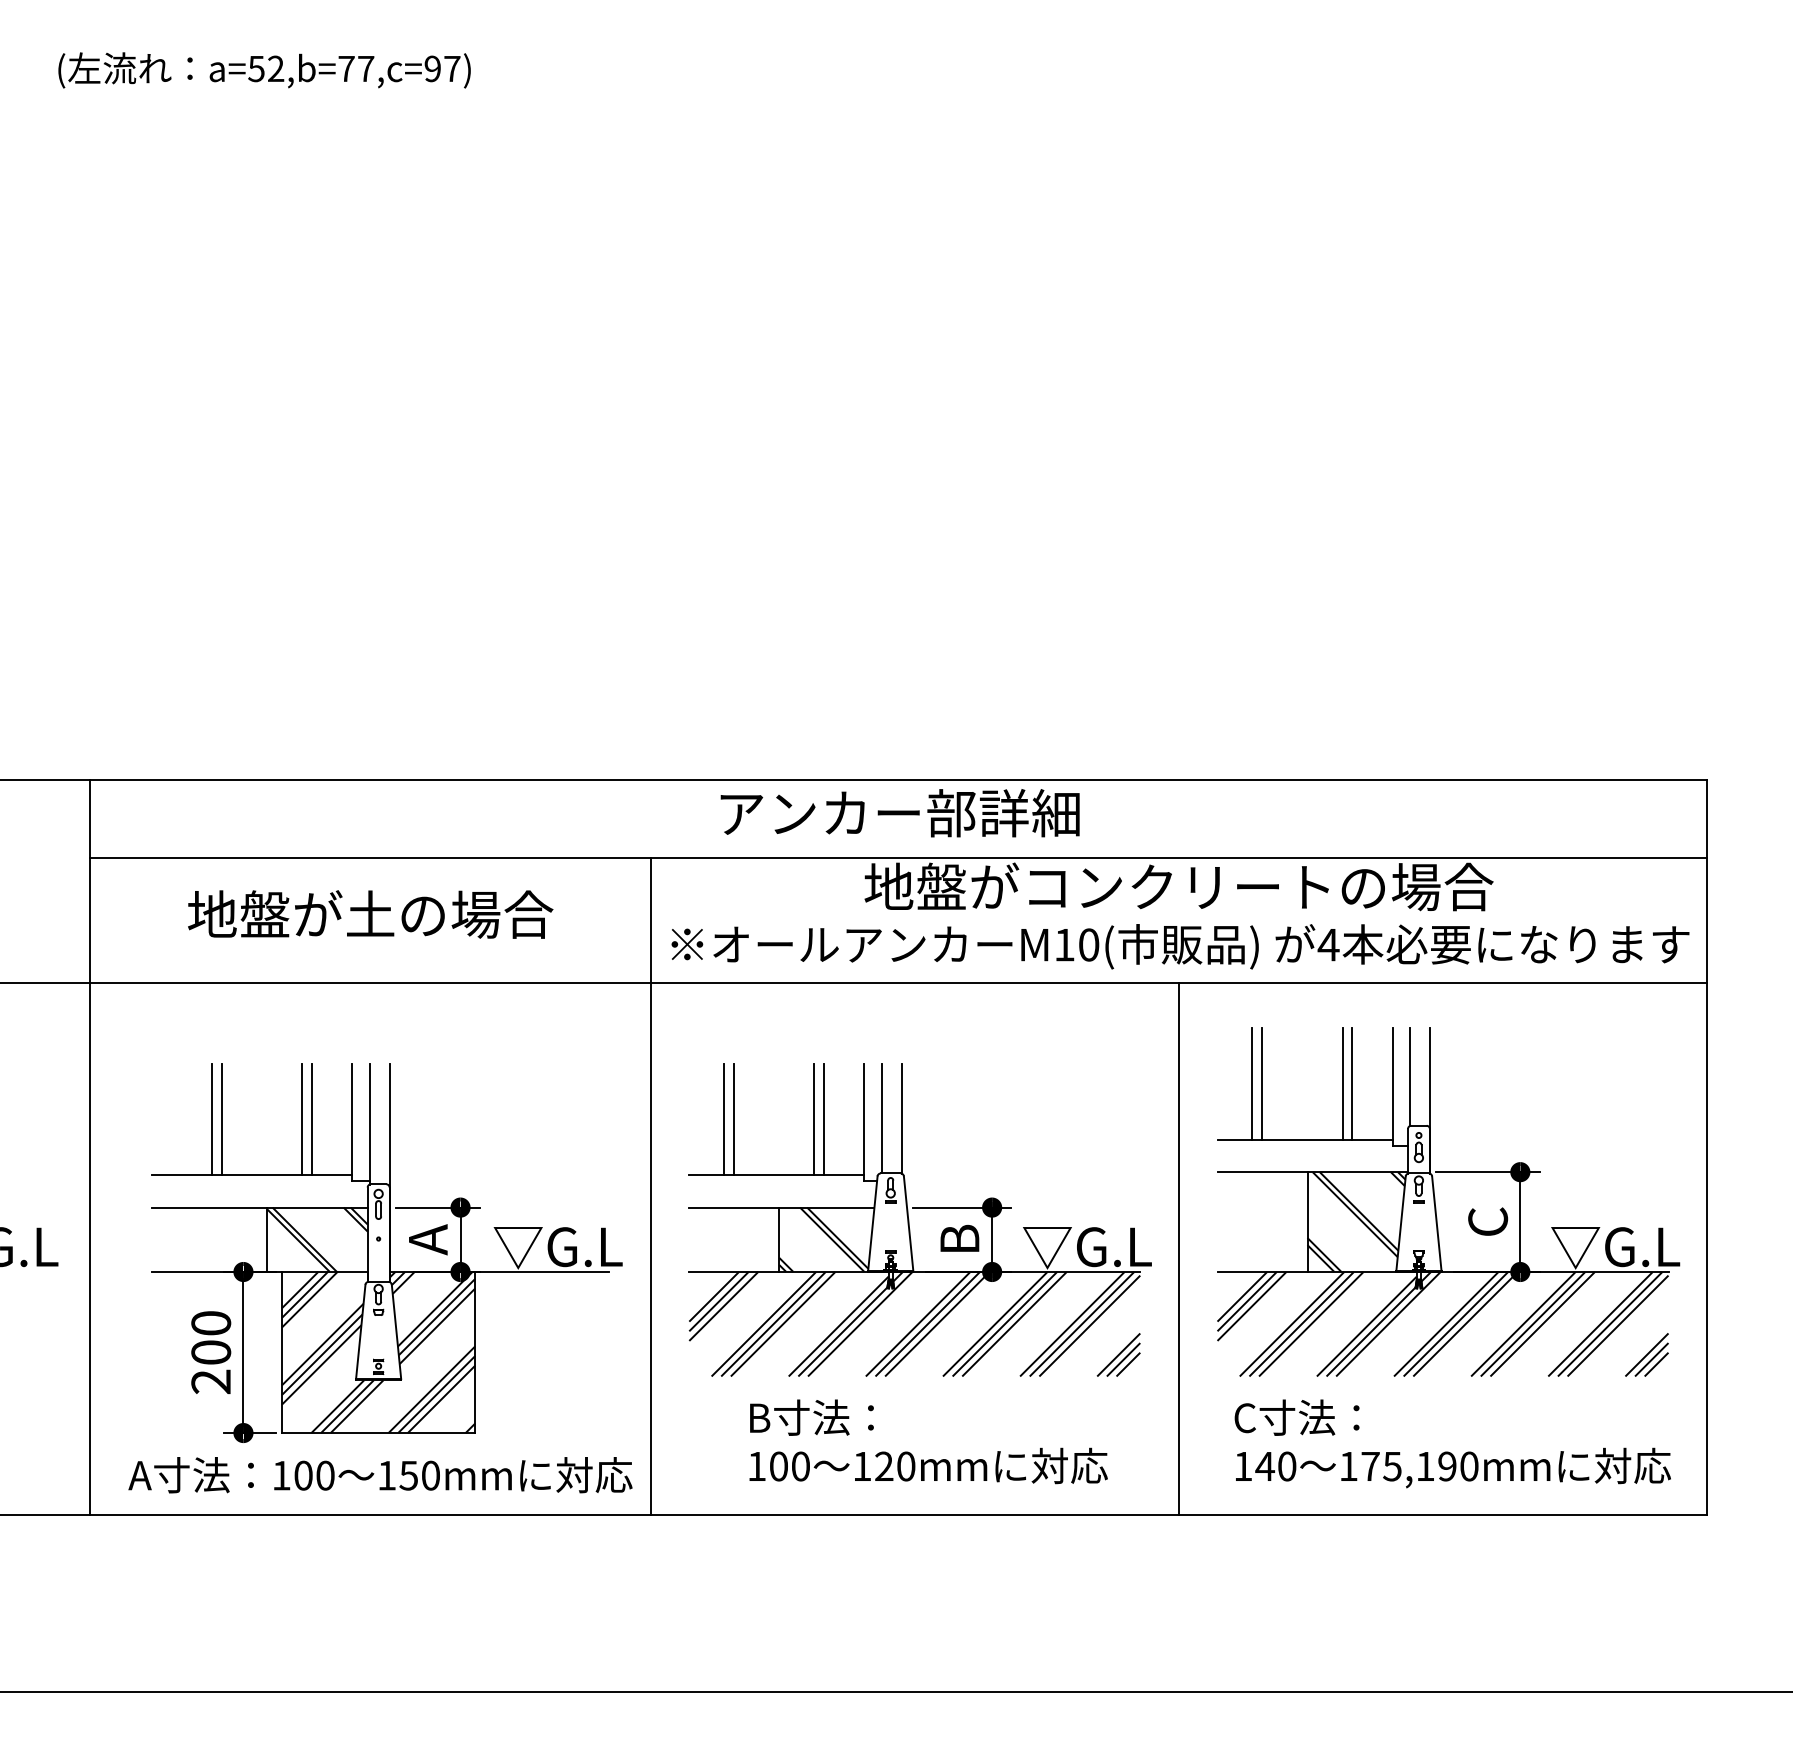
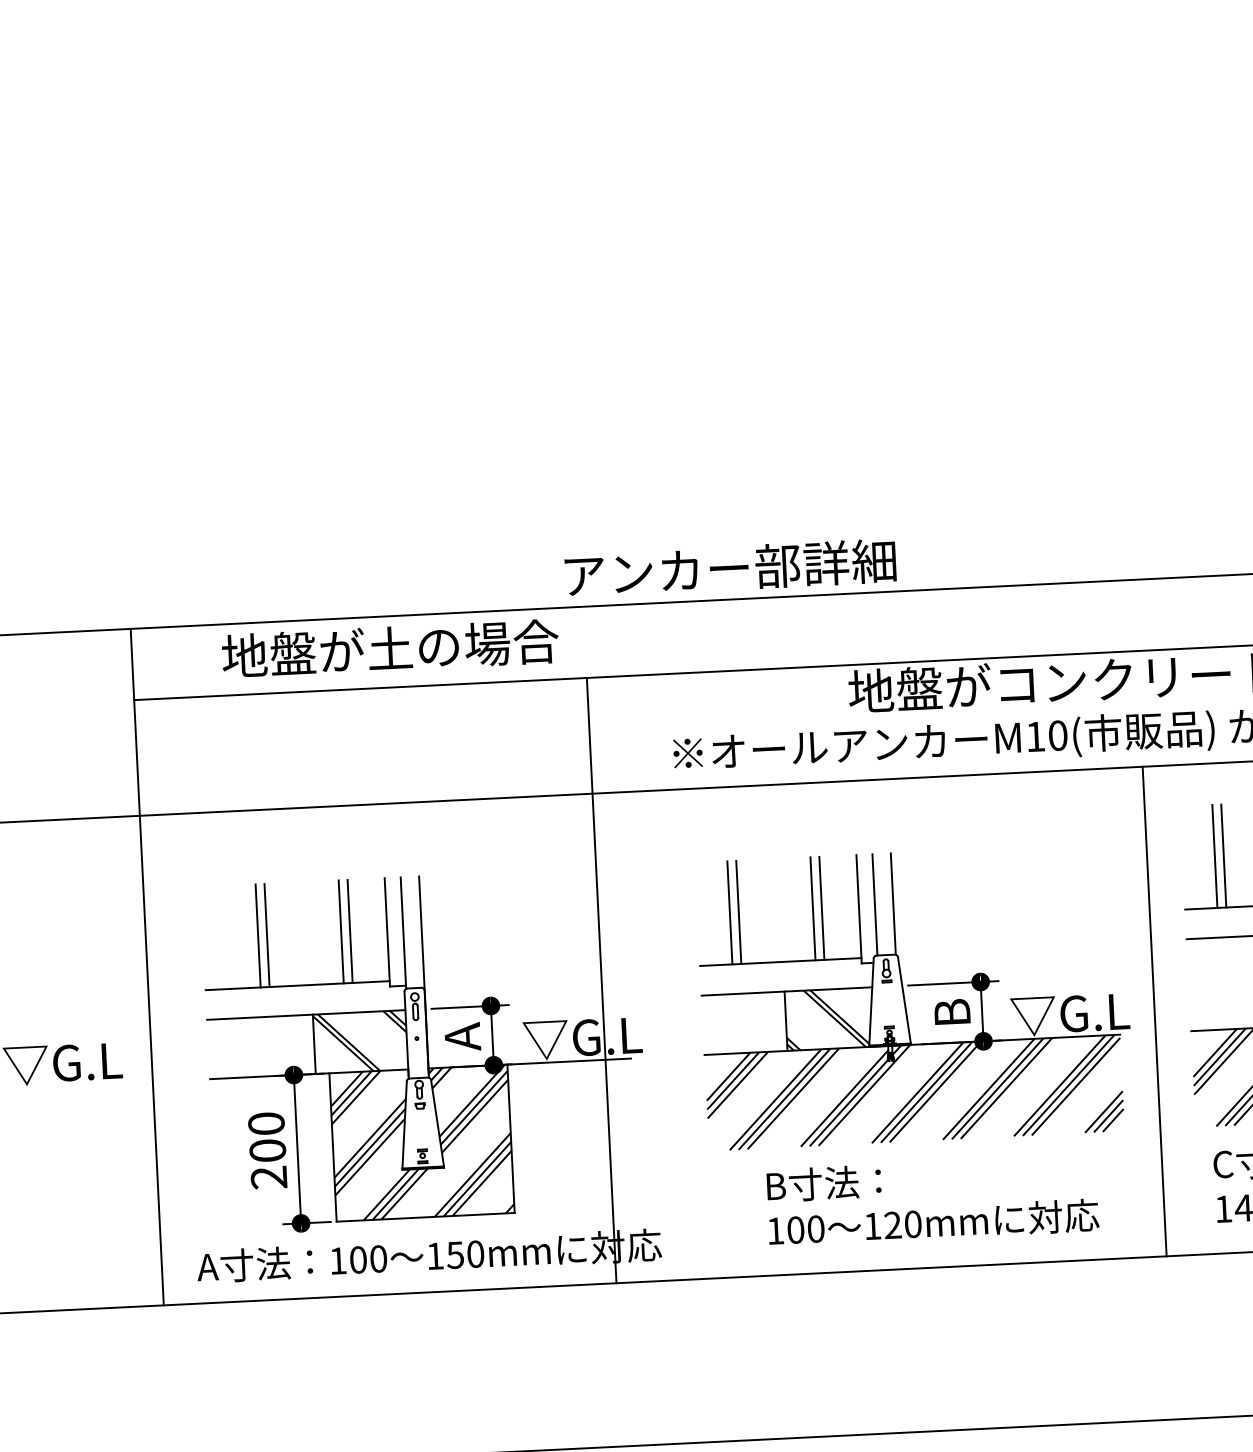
text: (899, 813) -> (729, 568), moved
text: (370, 914) -> (390, 648), moved
line: (650, 1185) -> (601, 980), moved

